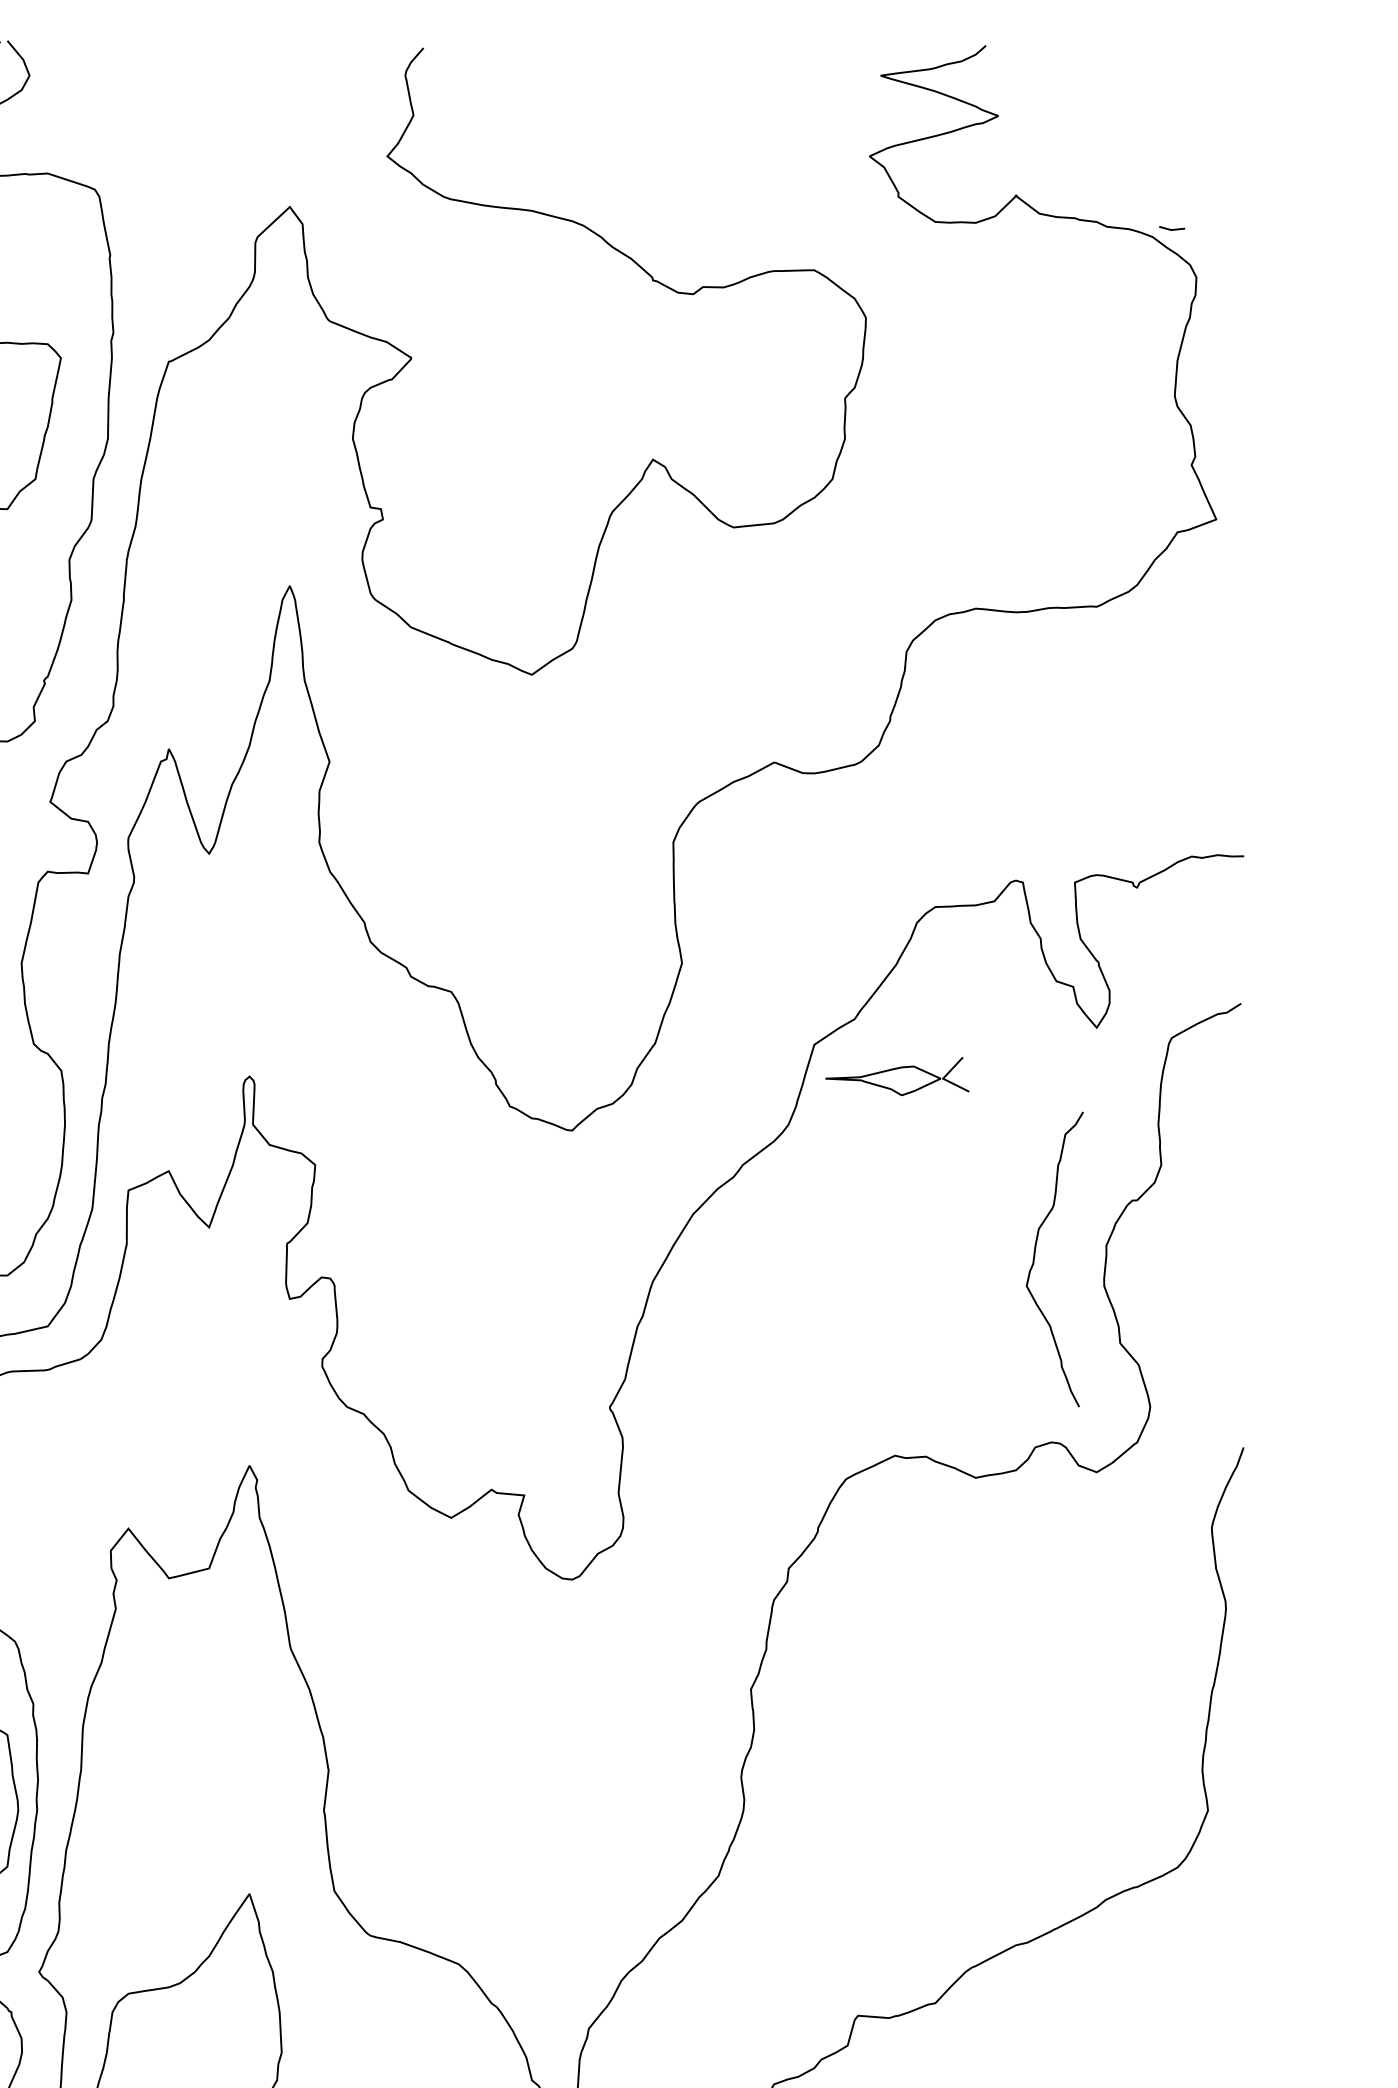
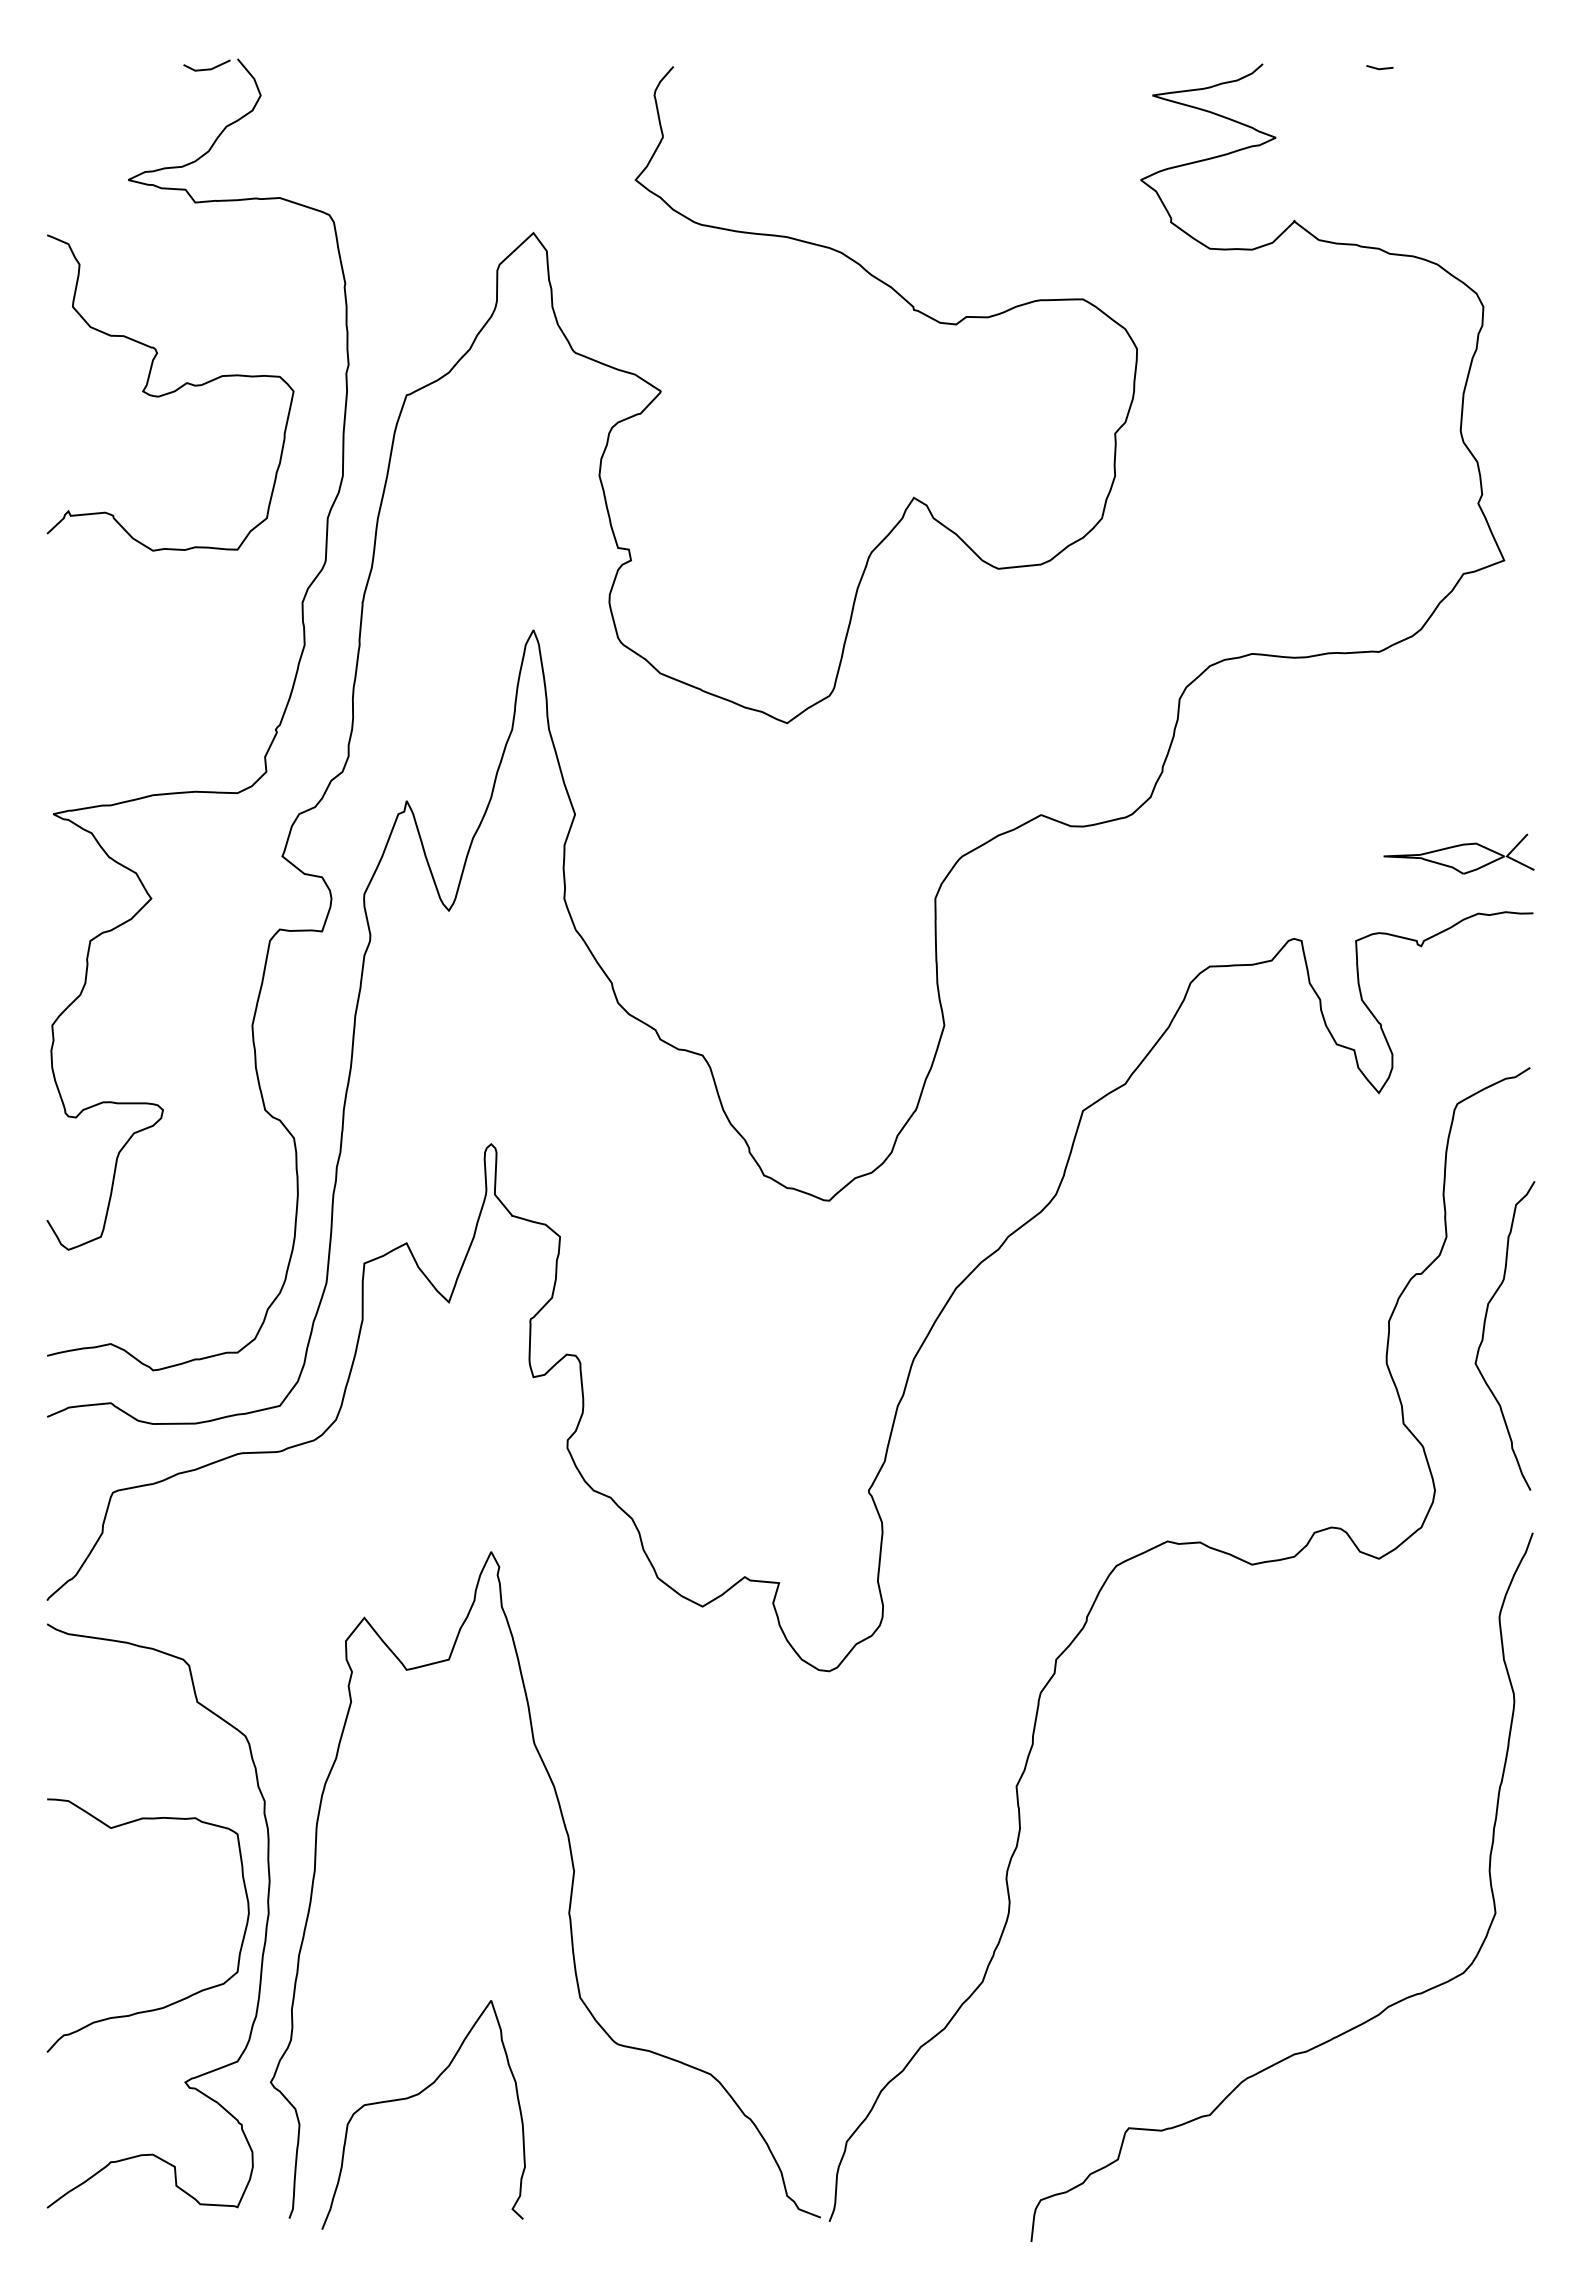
line: (1171, 229) -> (1379, 68), moved
part: (896, 1075) -> (1458, 853), moved
curve: (1035, 1258) -> (1484, 1334), moved

